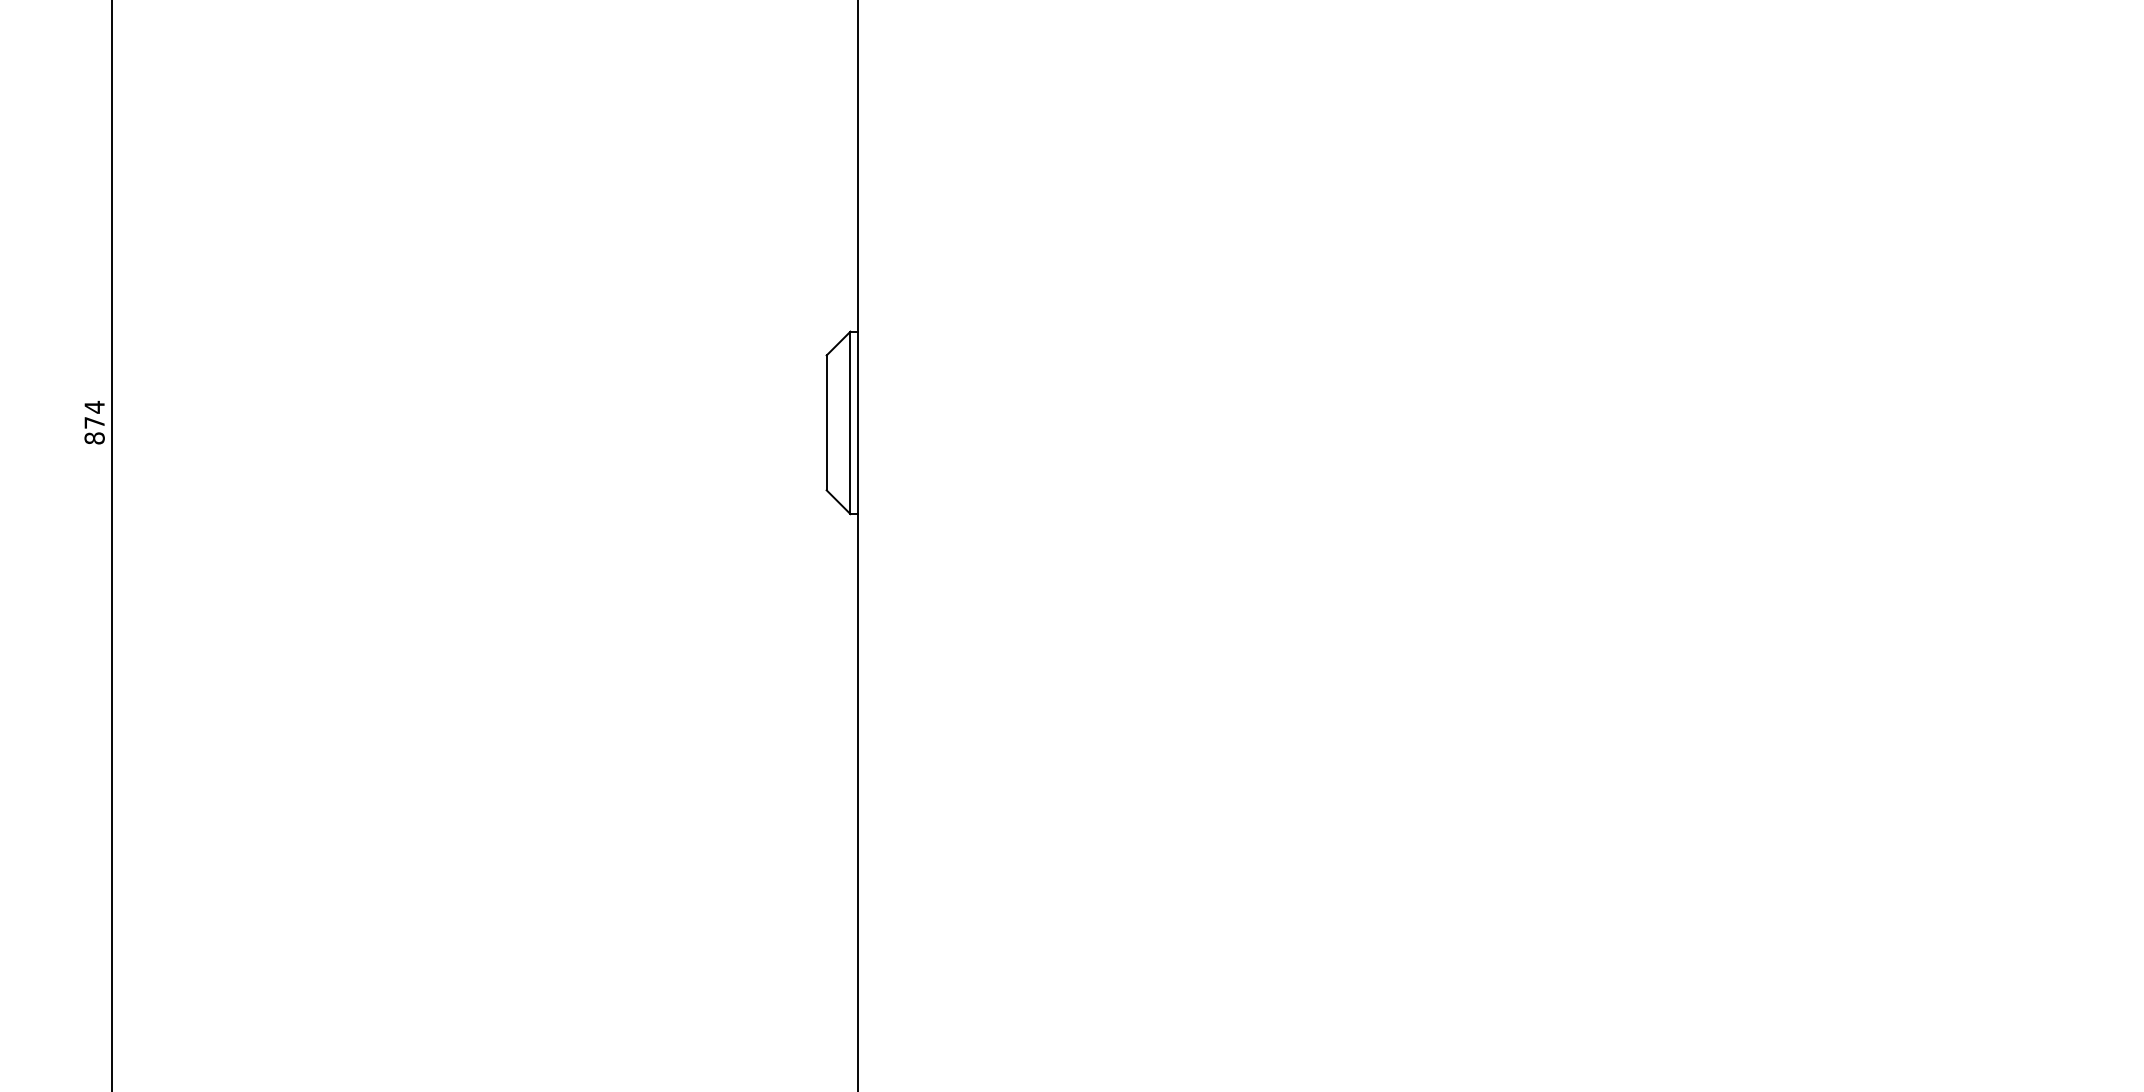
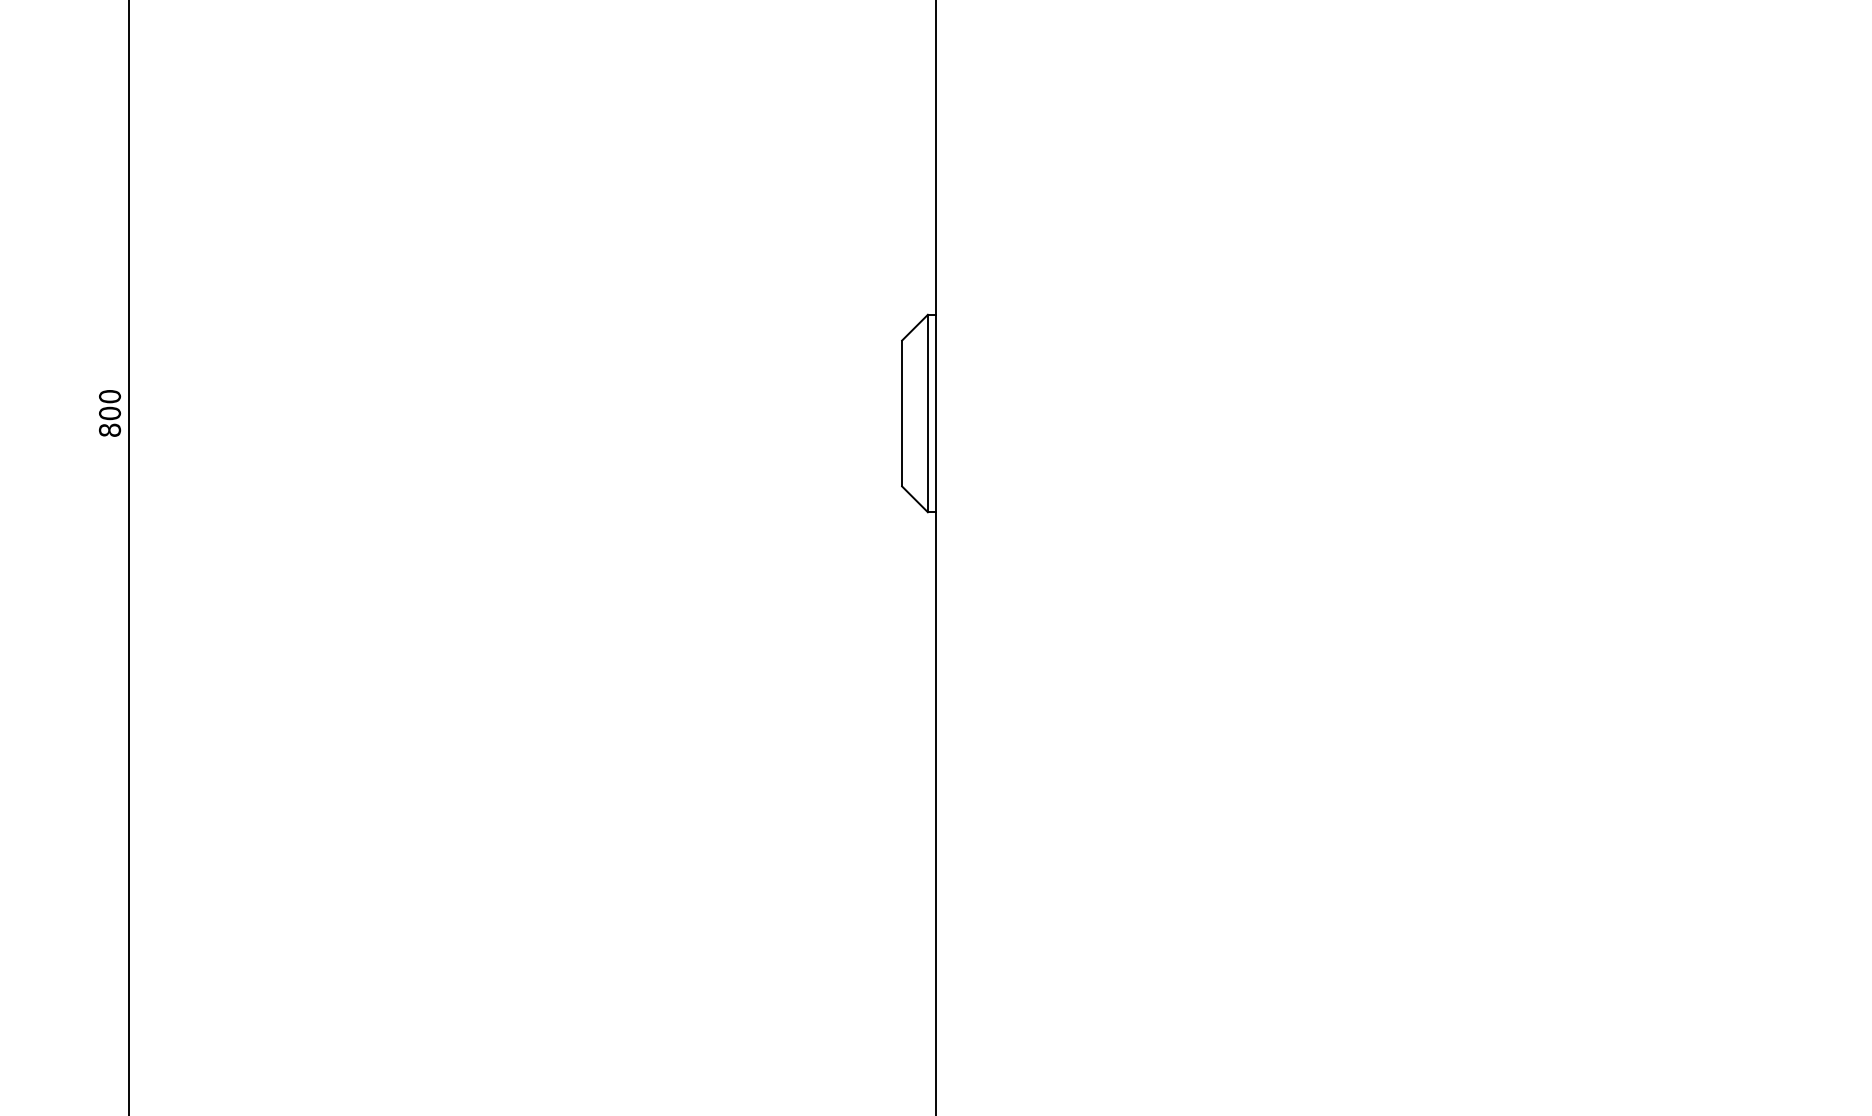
text: (94, 414) -> (109, 404), 874 -> 800

